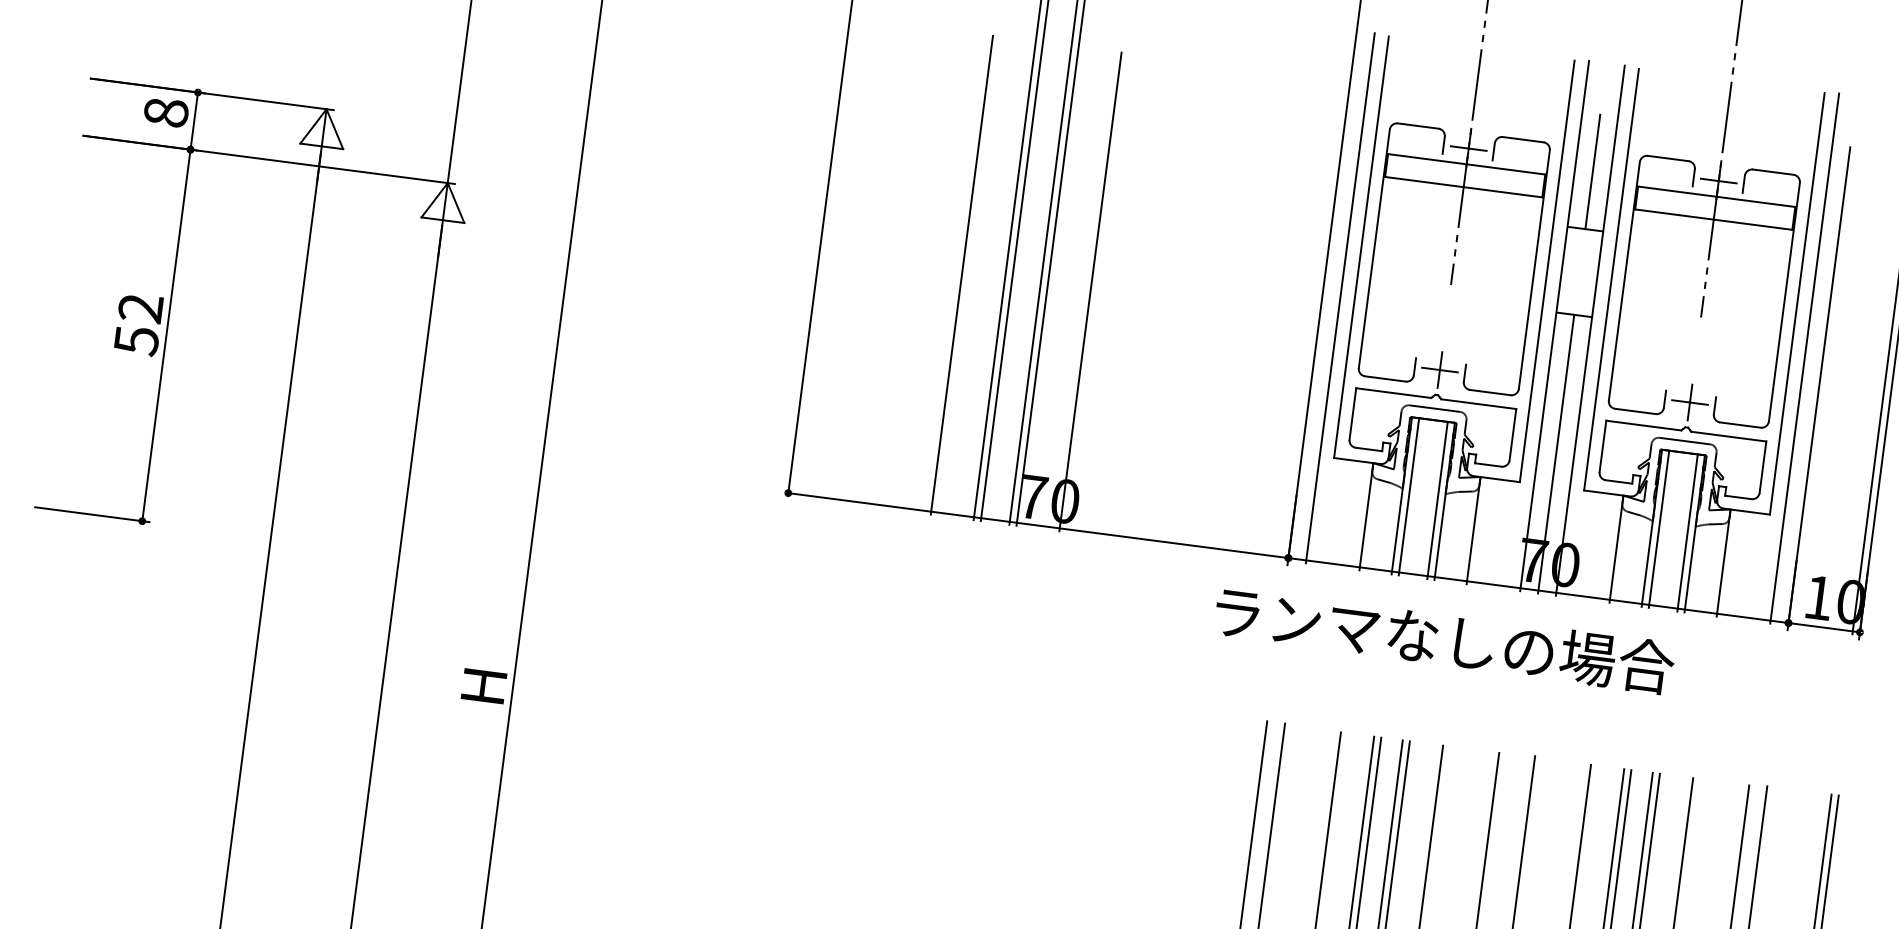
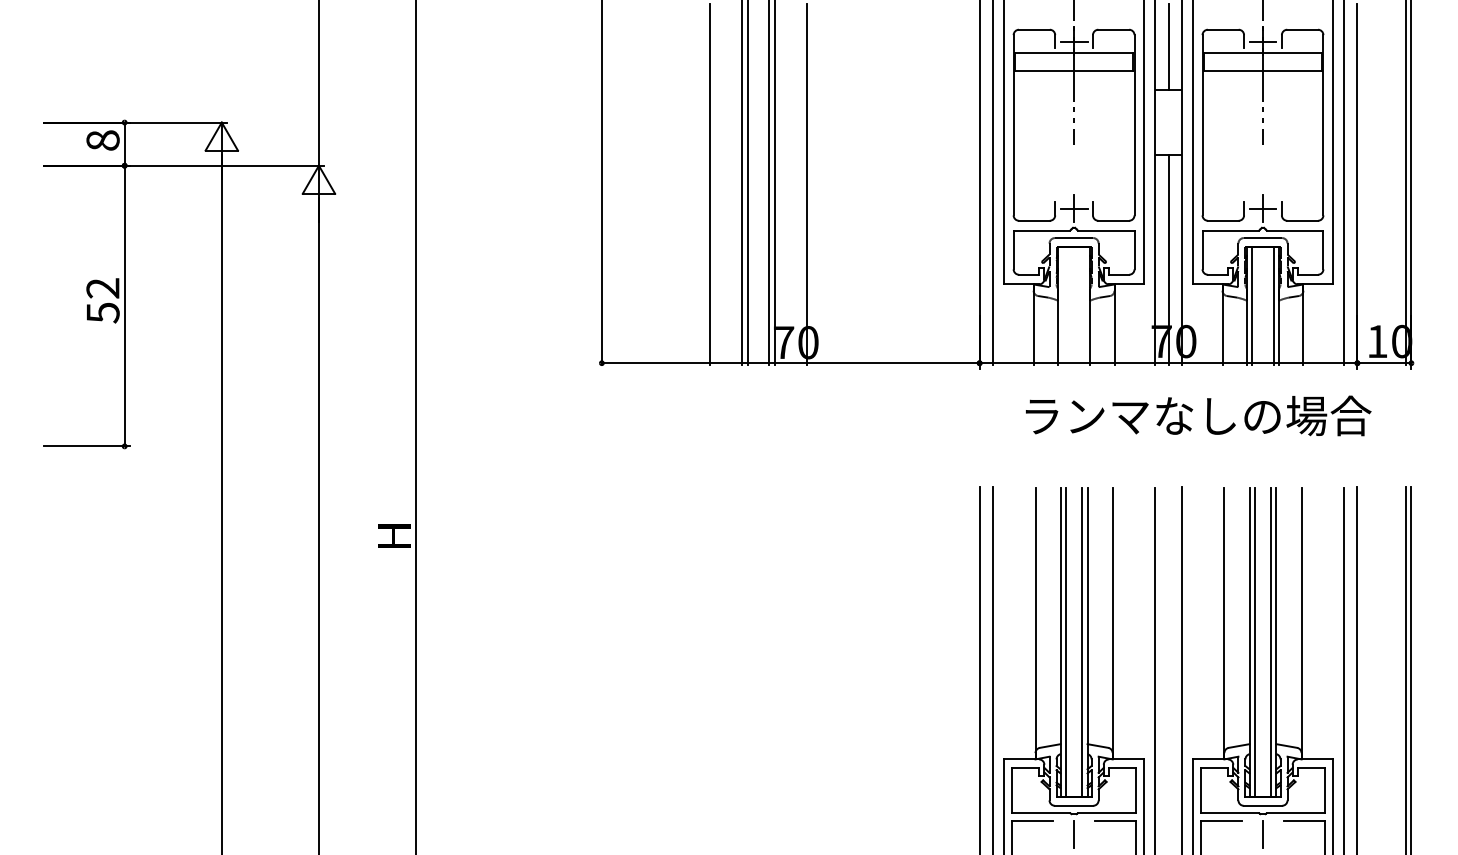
line: (1409, 496) -> (1063, 305), removed
line: (1437, 499) -> (1084, 305), removed
text: (1444, 639) -> (1198, 415), moved

